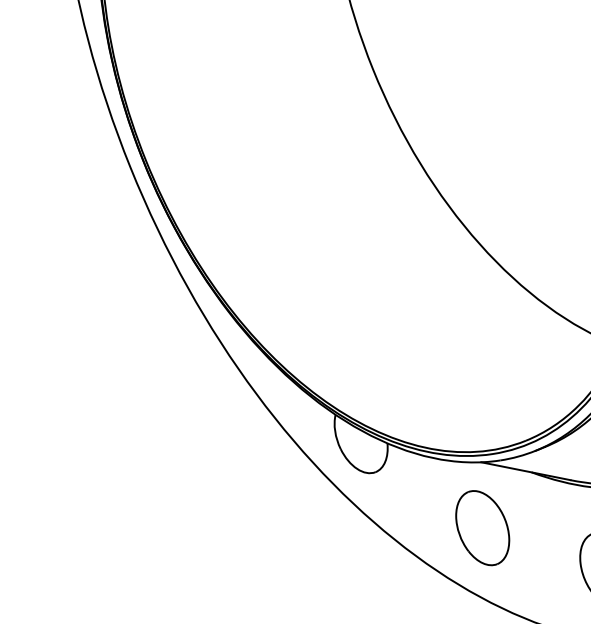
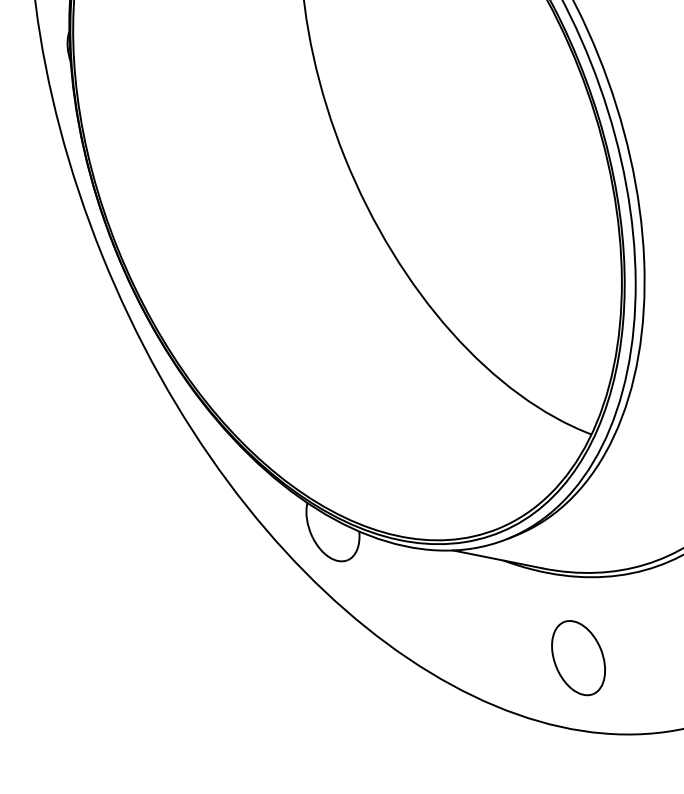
part: (482, 528) -> (454, 616), removed

